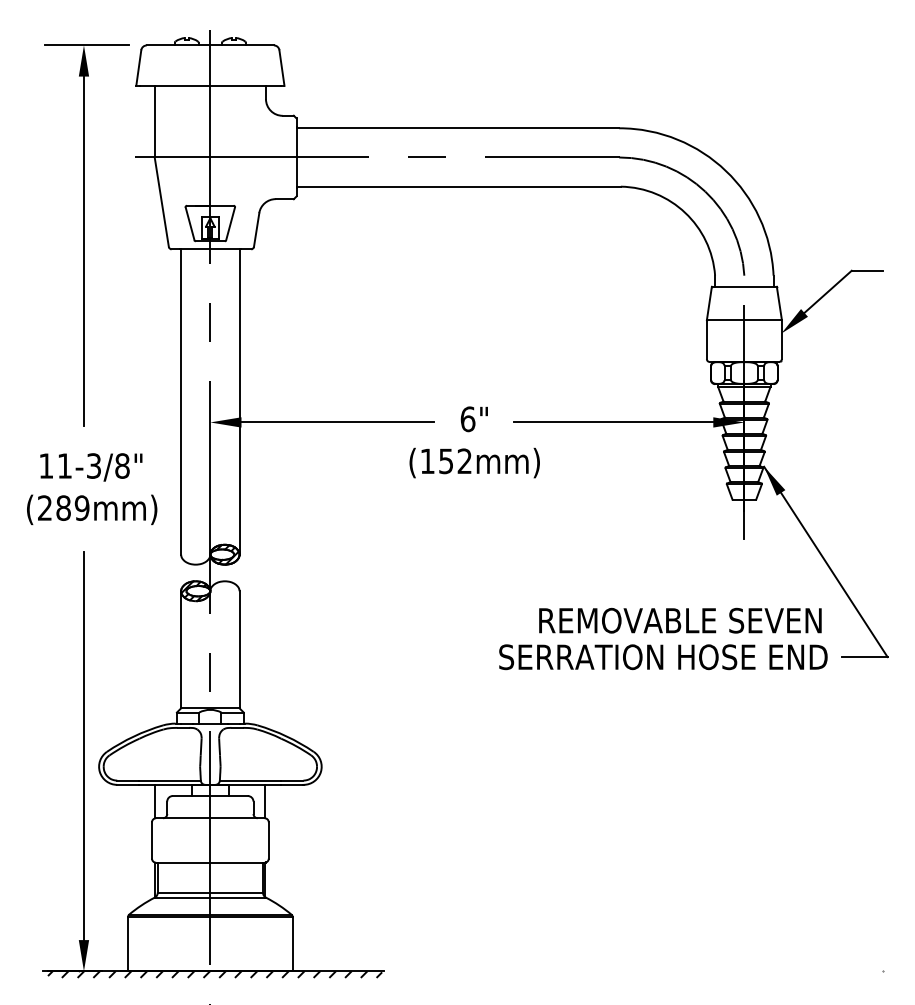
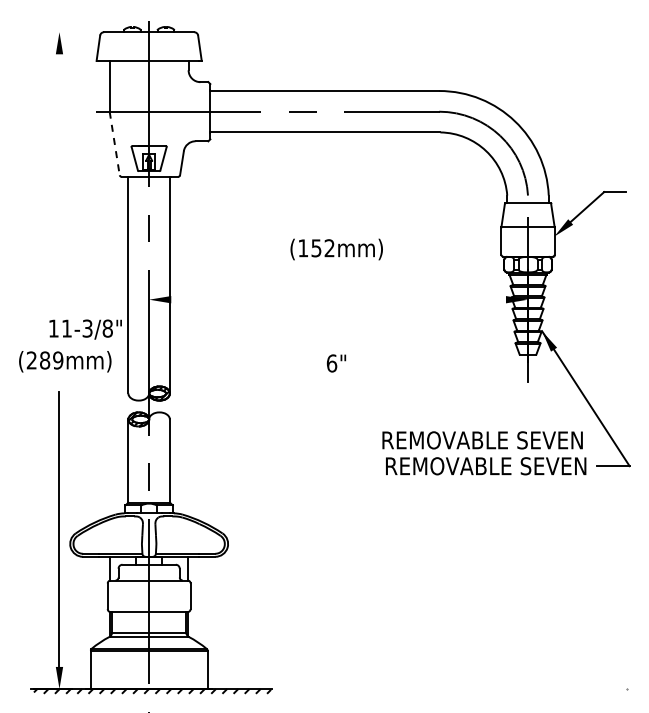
line: (86, 45) -> (61, 32), removed
line: (161, 202) -> (114, 143), solid -> dashed
line: (83, 251) -> (59, 178), removed
text: (474, 419) -> (336, 363), moved
line: (337, 422) -> (239, 299), removed
line: (612, 422) -> (434, 299), removed
text: (474, 463) -> (336, 249), moved
text: (91, 467) -> (85, 329), moved
text: (663, 657) -> (470, 466), SERRATION HOSE END -> REMOVABLE SEVEN

